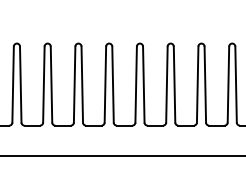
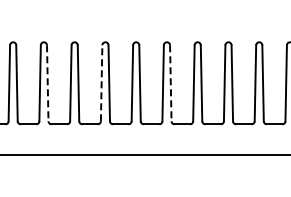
line: (105, 83) -> (101, 82), solid -> dashed
line: (51, 84) -> (47, 83), solid -> dashed
line: (174, 84) -> (170, 83), solid -> dashed

